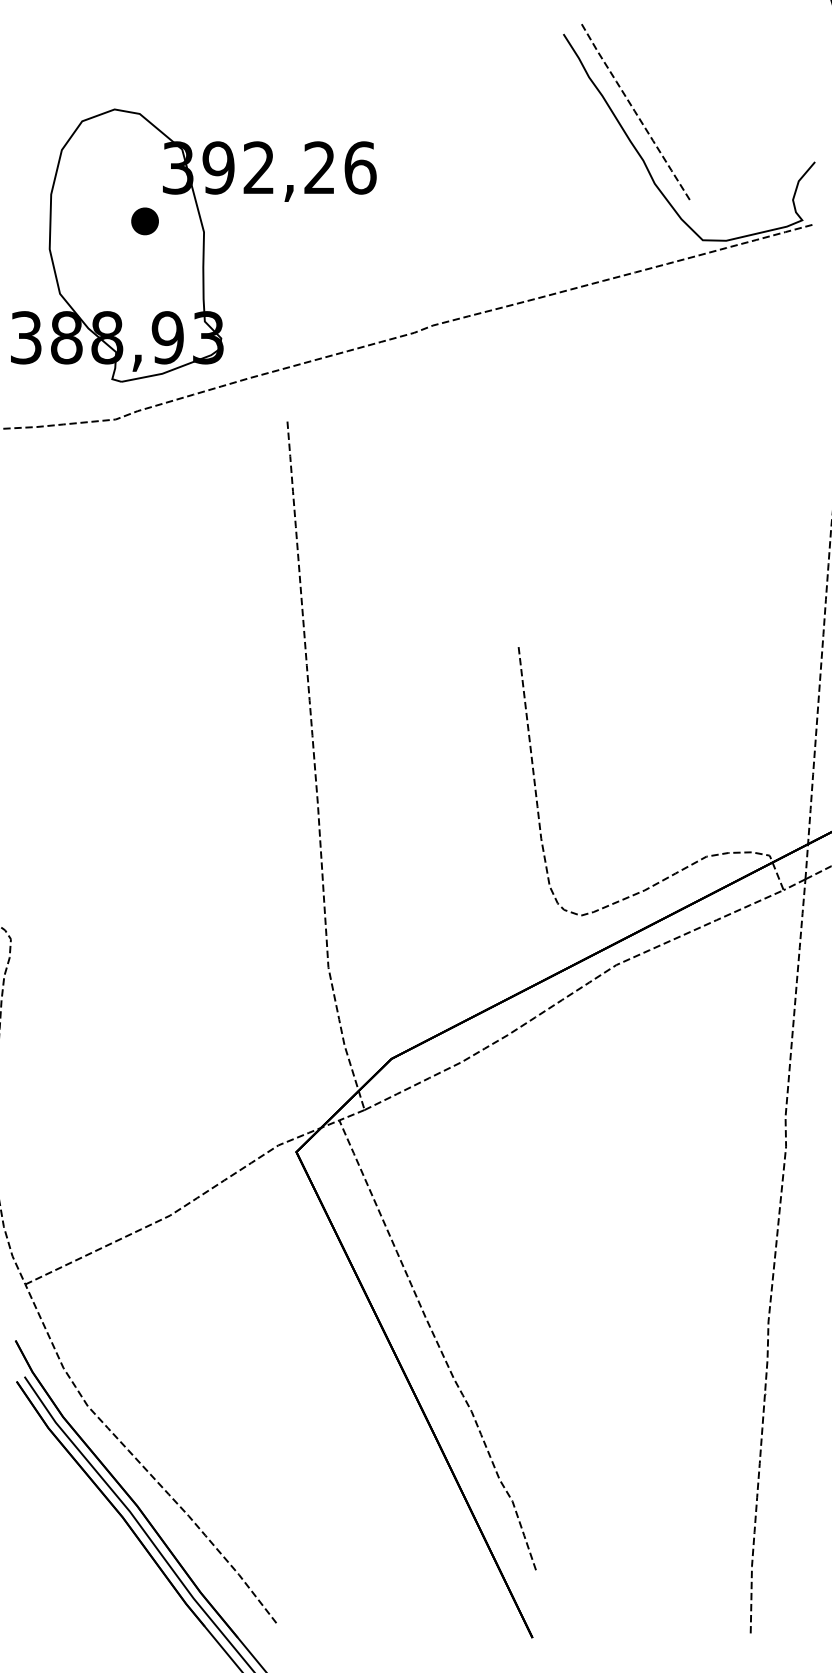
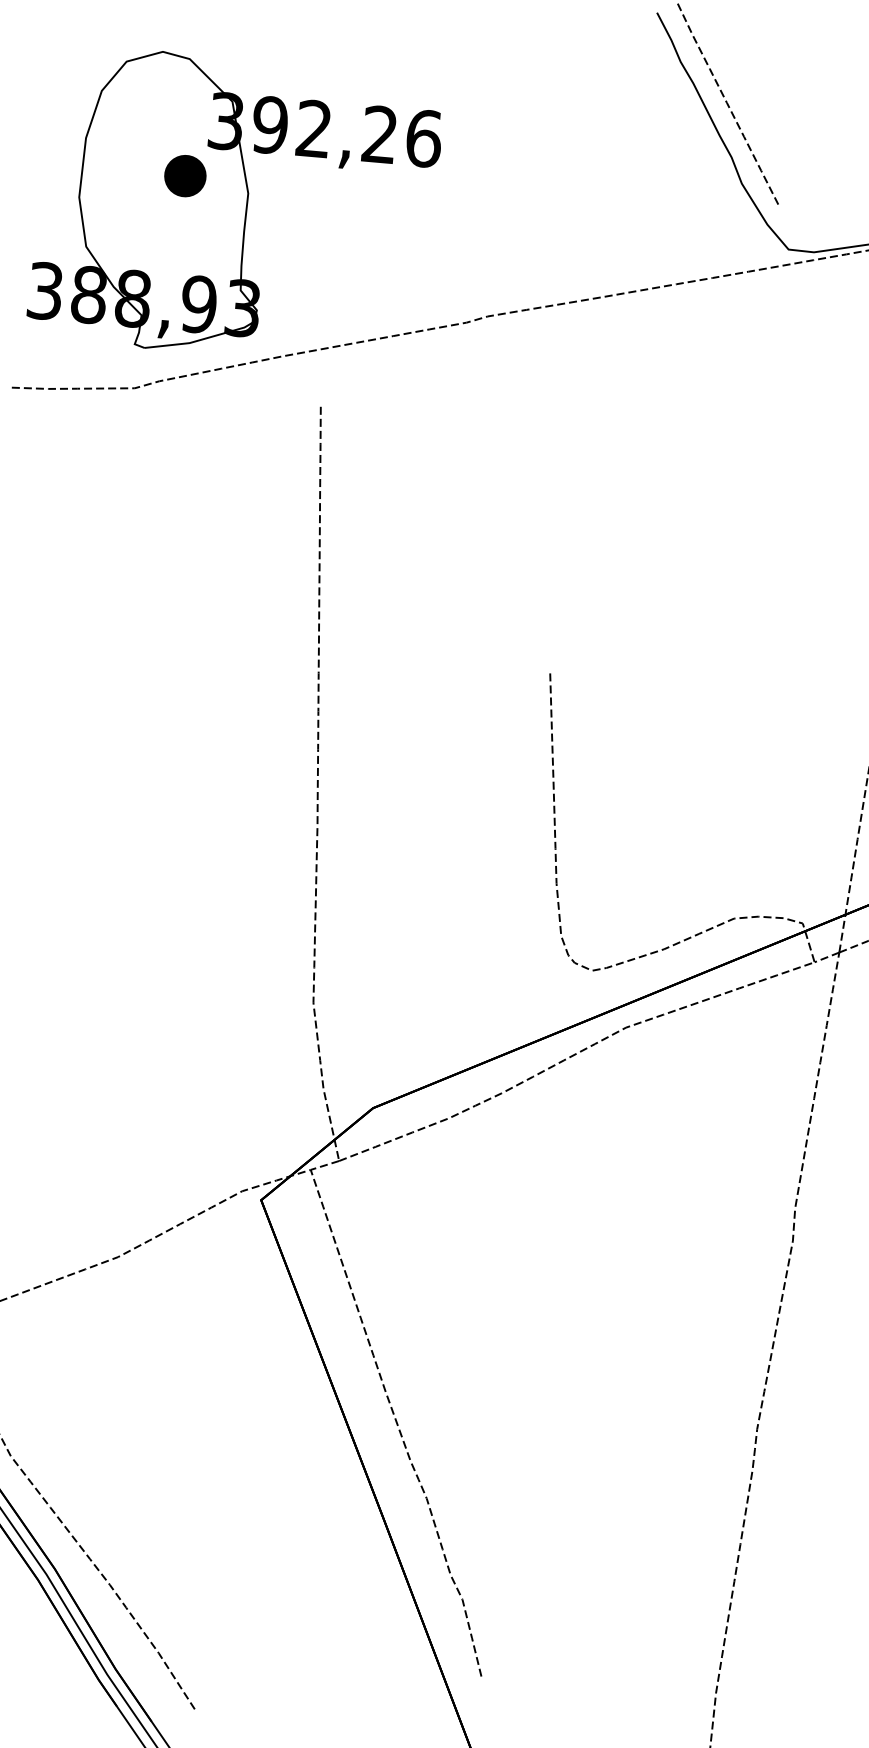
part: (144, 221) -> (184, 176), size x1.4

